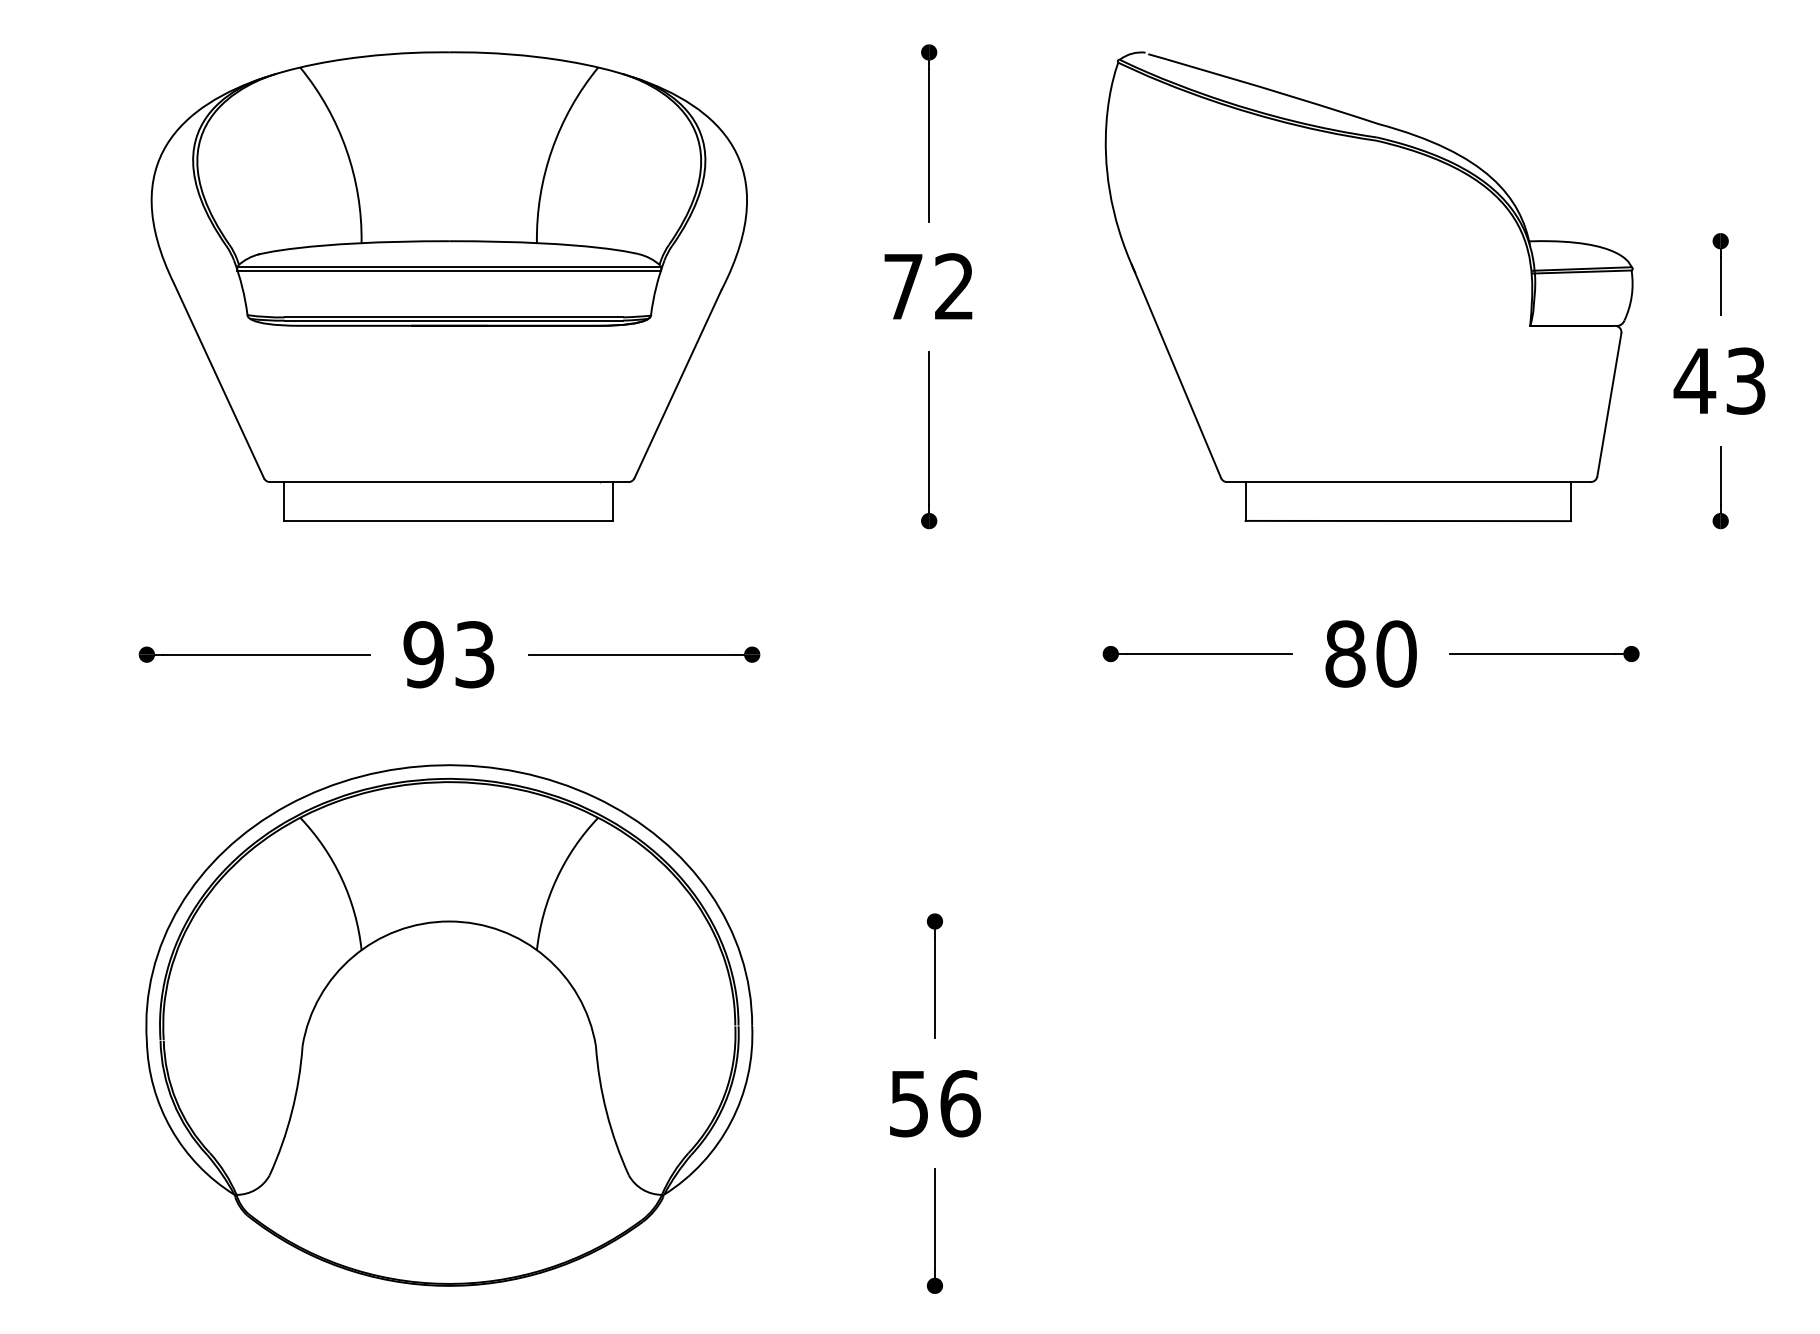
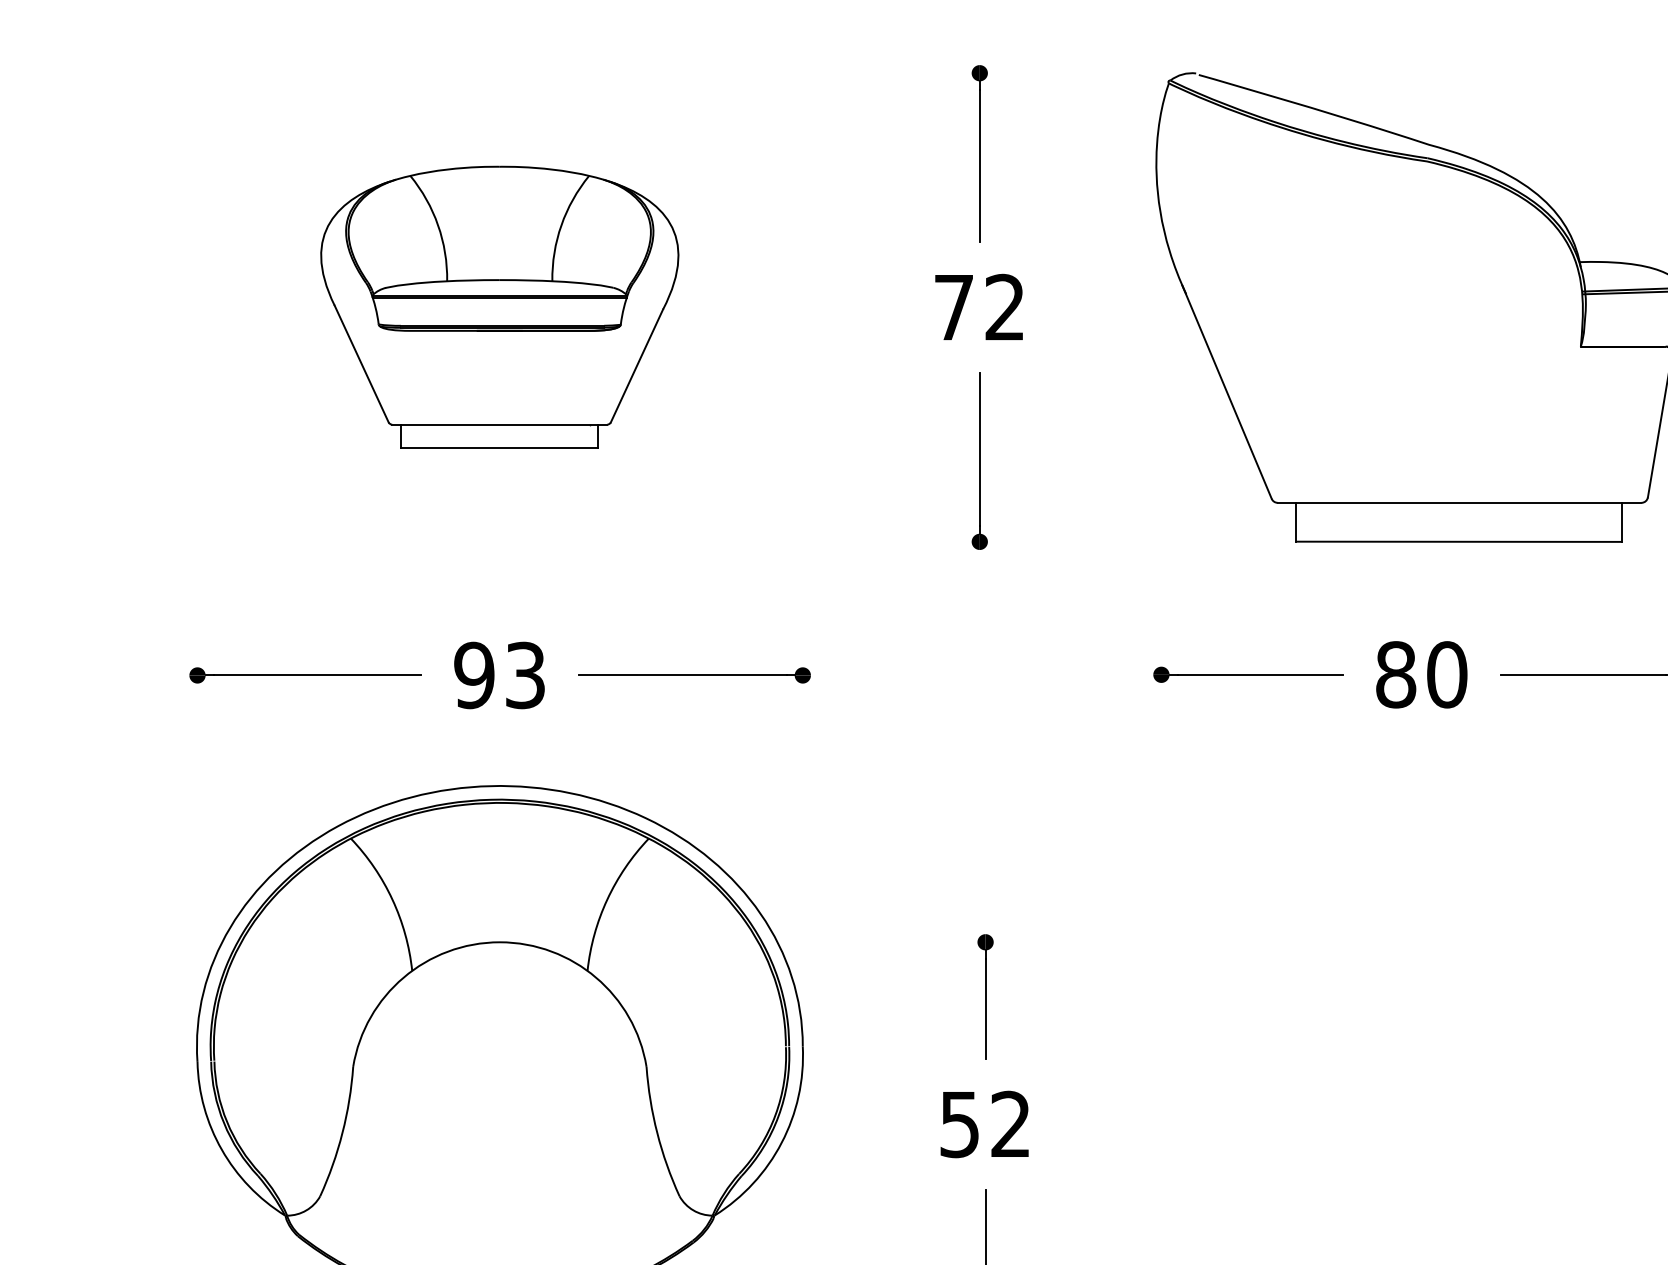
part: (448, 286) -> (499, 307), size x0.6
text: (960, 1103) -> (1011, 1124), 56 -> 52

